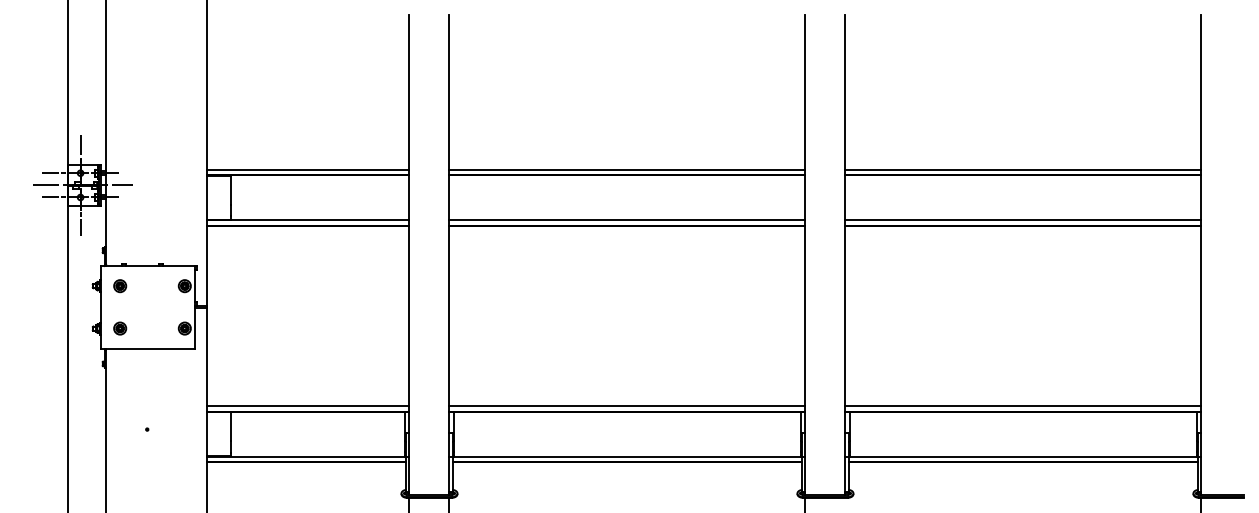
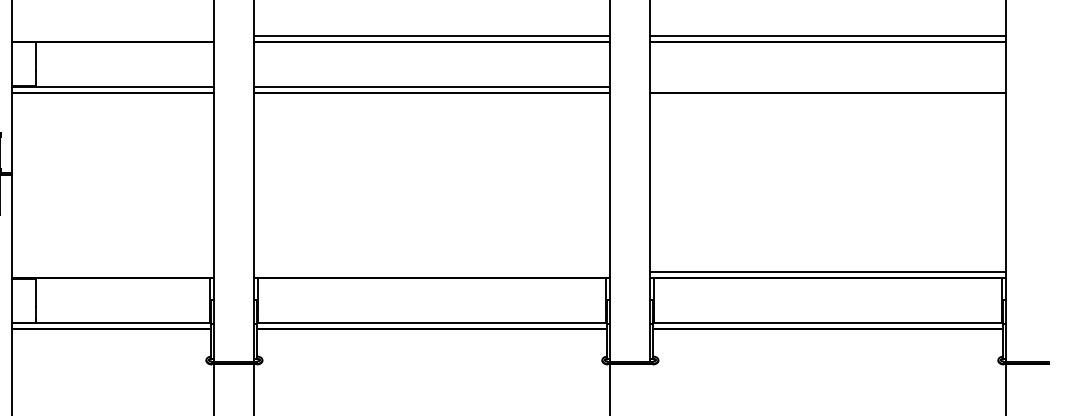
line: (308, 169) -> (113, 36), removed
line: (1023, 220) -> (828, 87), removed
line: (308, 405) -> (113, 272), removed
line: (627, 405) -> (432, 272), removed

